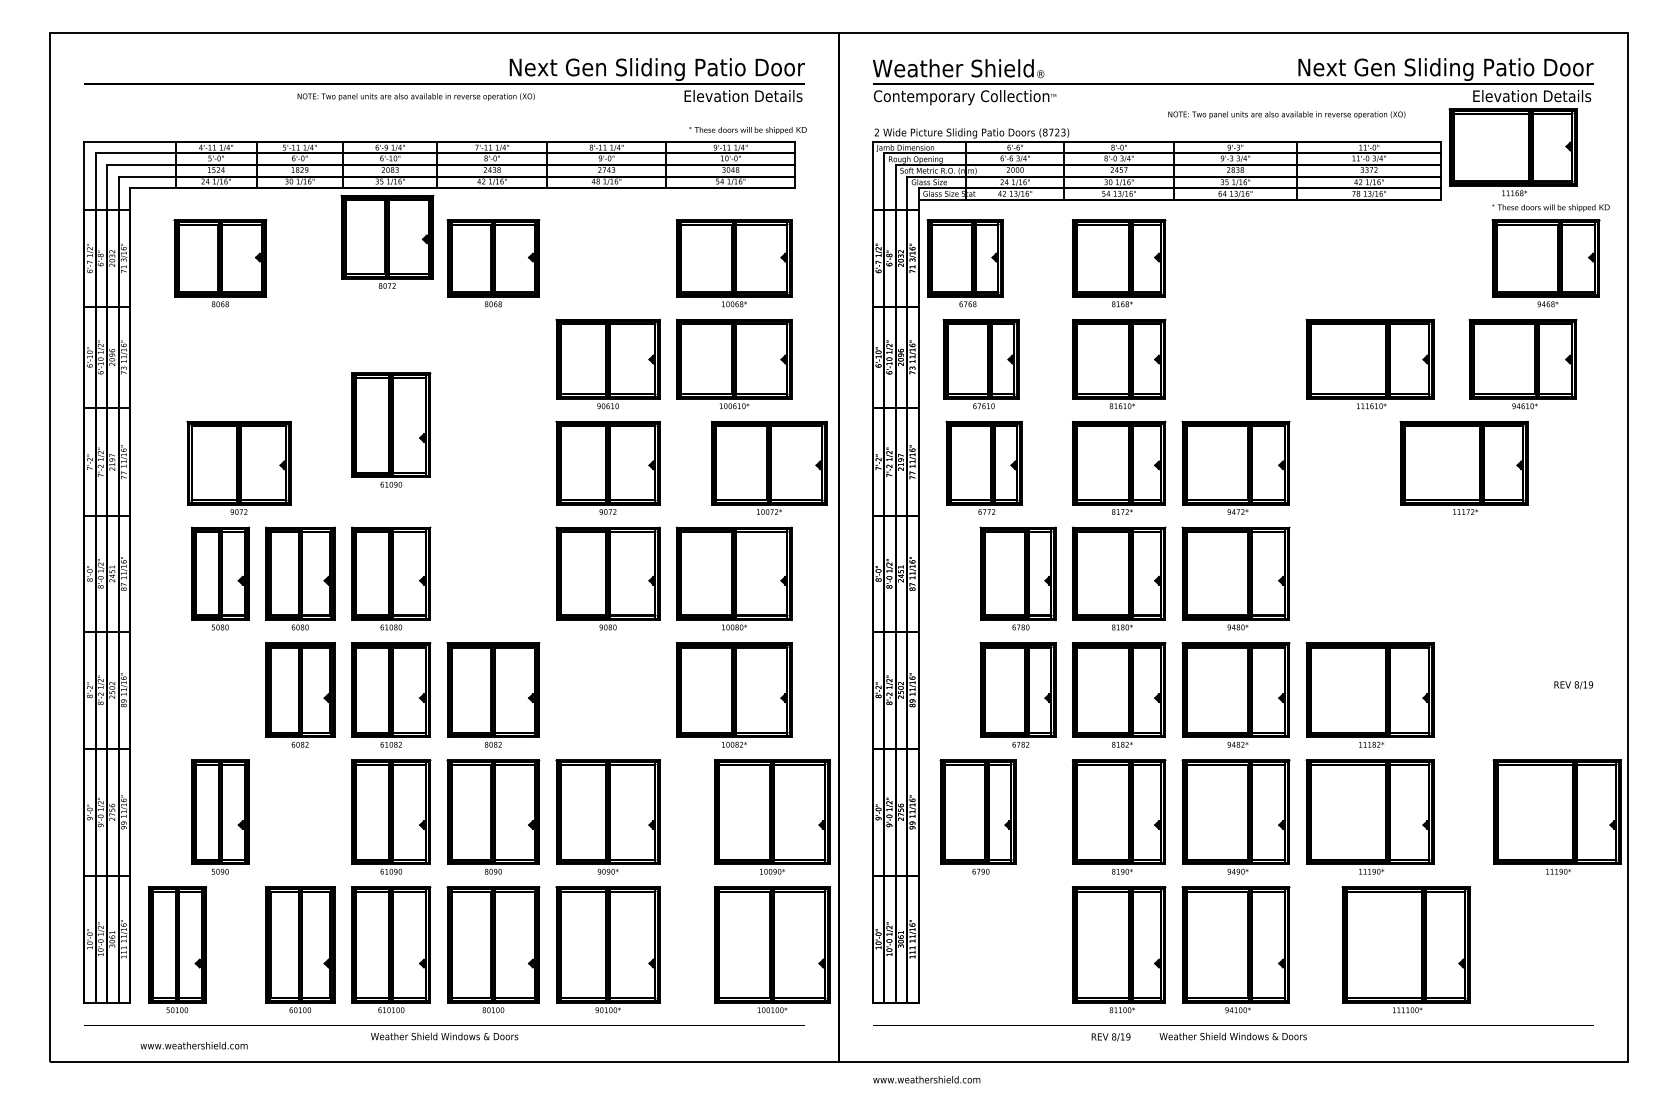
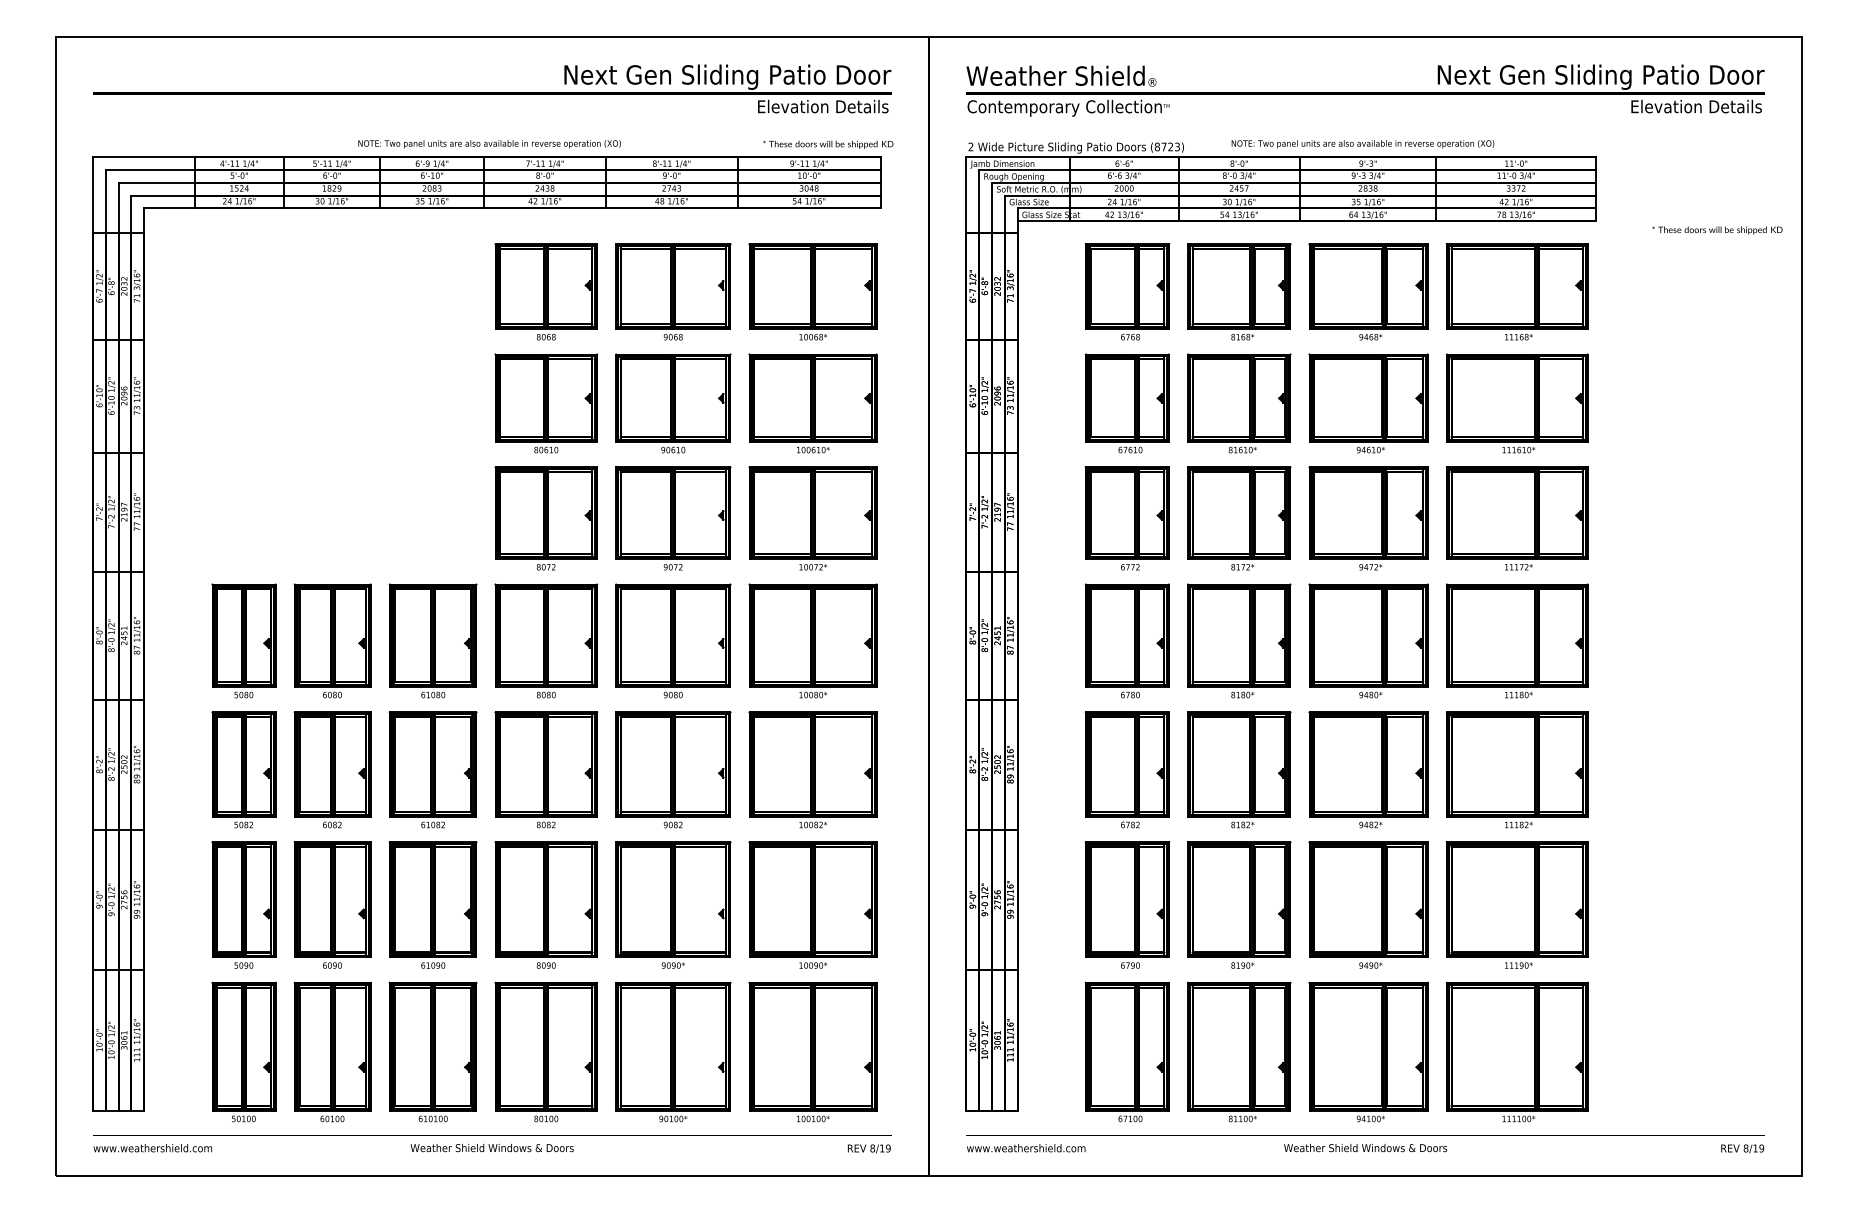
text: (415, 96) -> (488, 143), moved
text: (1286, 114) -> (1362, 143), moved
part: (1512, 152) -> (1516, 291), moved
part: (387, 241) -> (546, 517), moved
part: (220, 263) -> (244, 291), removed
part: (607, 263) -> (672, 291), added
part: (964, 263) -> (1126, 291), moved
part: (1545, 263) -> (1368, 291), moved
part: (493, 363) -> (546, 402), added
part: (980, 363) -> (1126, 402), moved
part: (1522, 363) -> (1368, 402), moved
part: (391, 429) -> (433, 475), removed
part: (238, 467) -> (264, 517), removed
part: (769, 467) -> (813, 517), moved
part: (983, 467) -> (1126, 517), moved
part: (1463, 467) -> (1516, 517), moved
part: (493, 578) -> (546, 640), added
part: (1369, 578) -> (1516, 640), added
text: (1573, 685) -> (1742, 1149), moved
part: (220, 694) -> (244, 769), added
part: (607, 694) -> (672, 769), added
part: (300, 816) -> (332, 904), added
part: (771, 816) -> (812, 904), moved
part: (977, 816) -> (1126, 904), moved
part: (1556, 816) -> (1723, 904), removed
part: (177, 949) -> (244, 1051), moved
part: (771, 949) -> (812, 1051), moved
part: (1017, 949) -> (1126, 1051), added
part: (1405, 949) -> (1516, 1051), moved
text: (1110, 1037) -> (868, 1149), moved
text: (193, 1045) -> (152, 1148), moved
text: (926, 1079) -> (1025, 1148), moved

